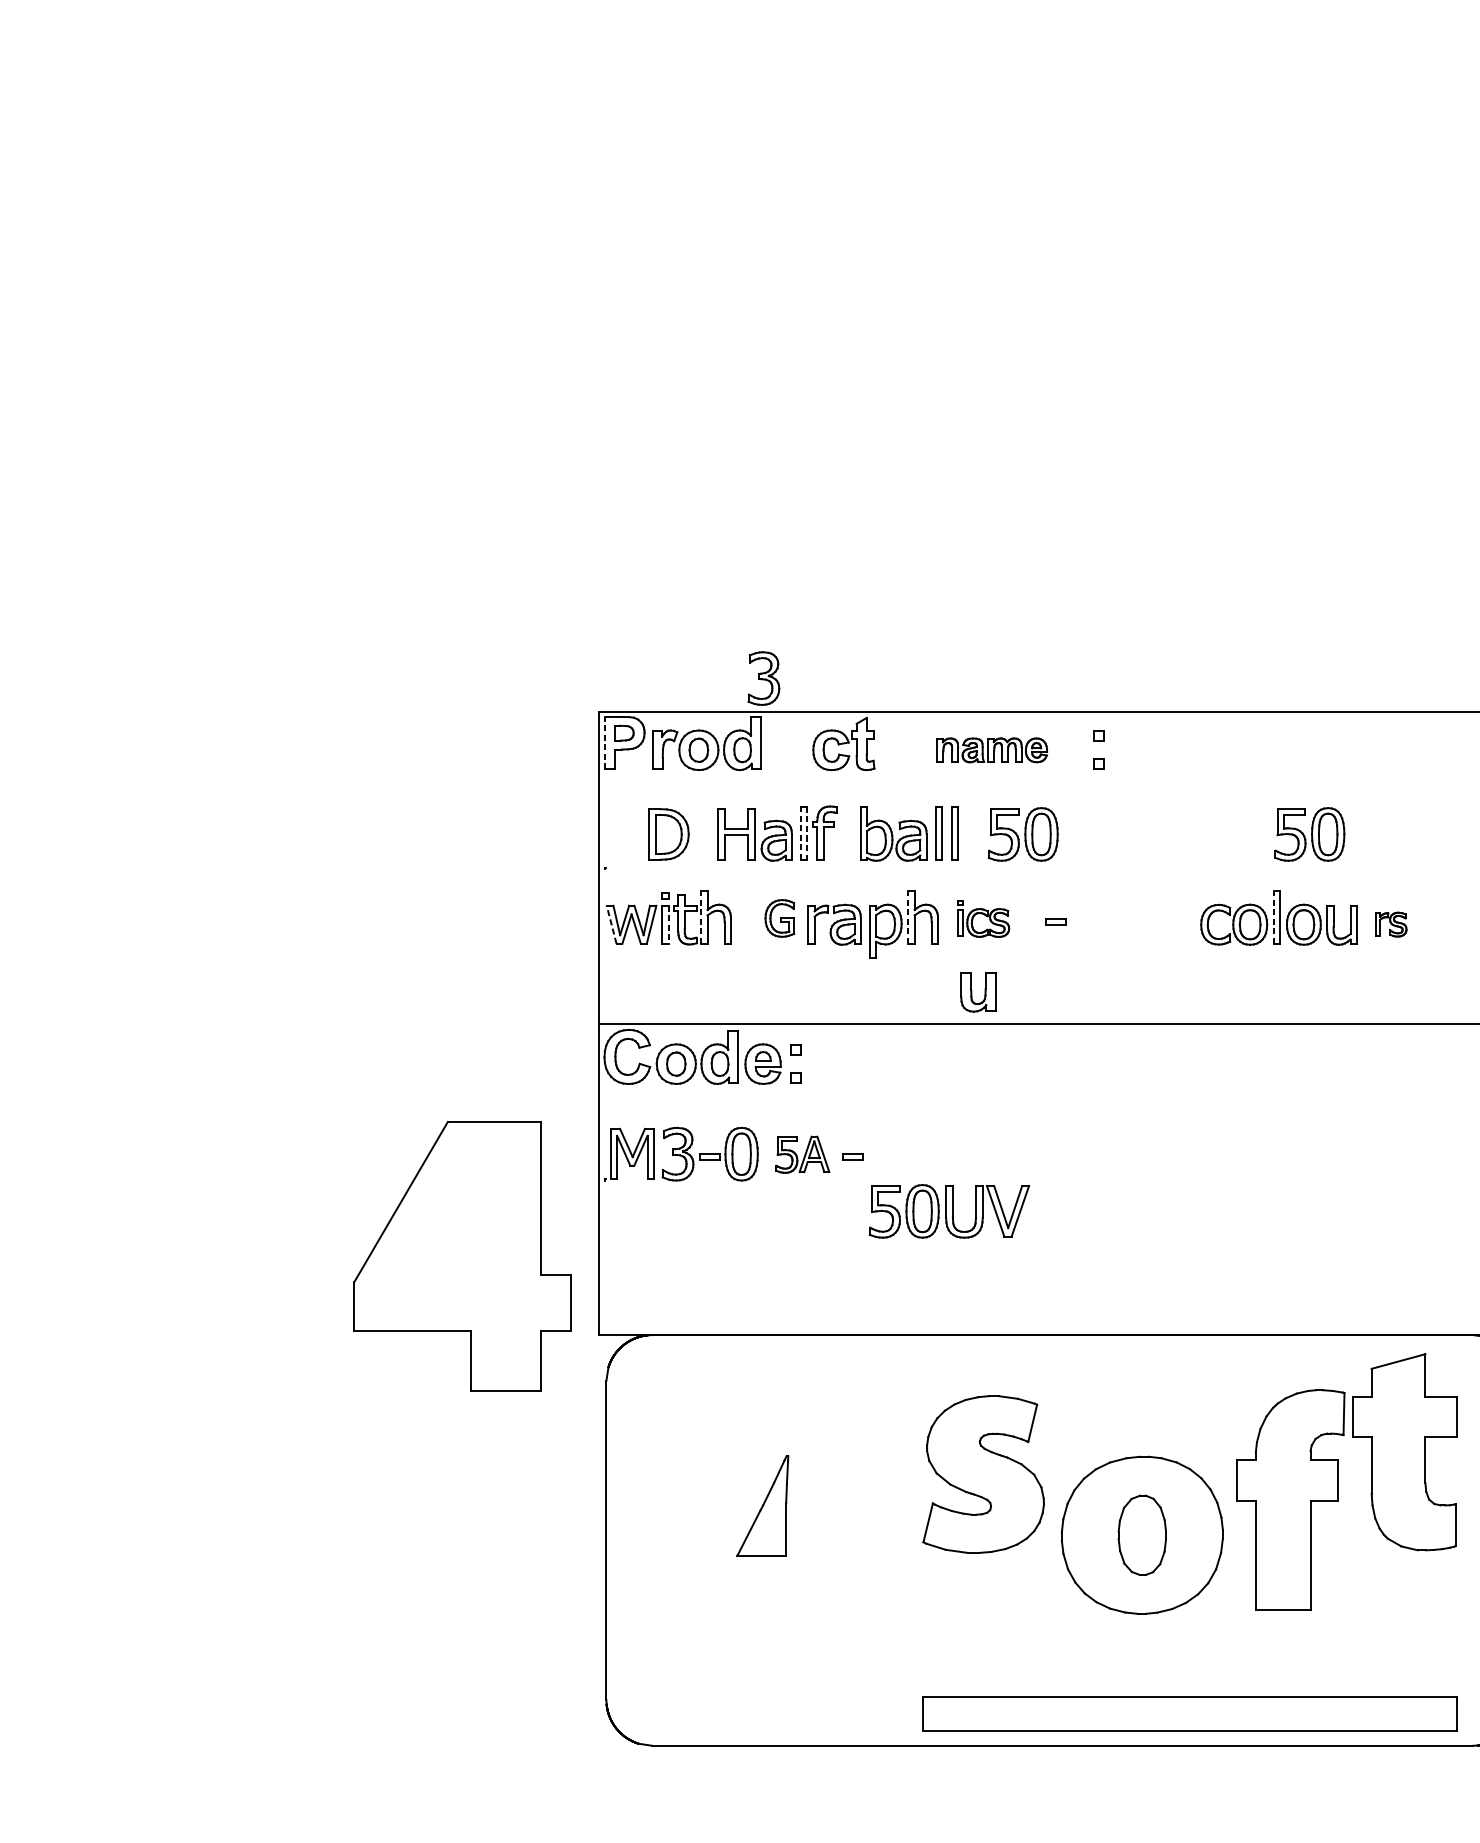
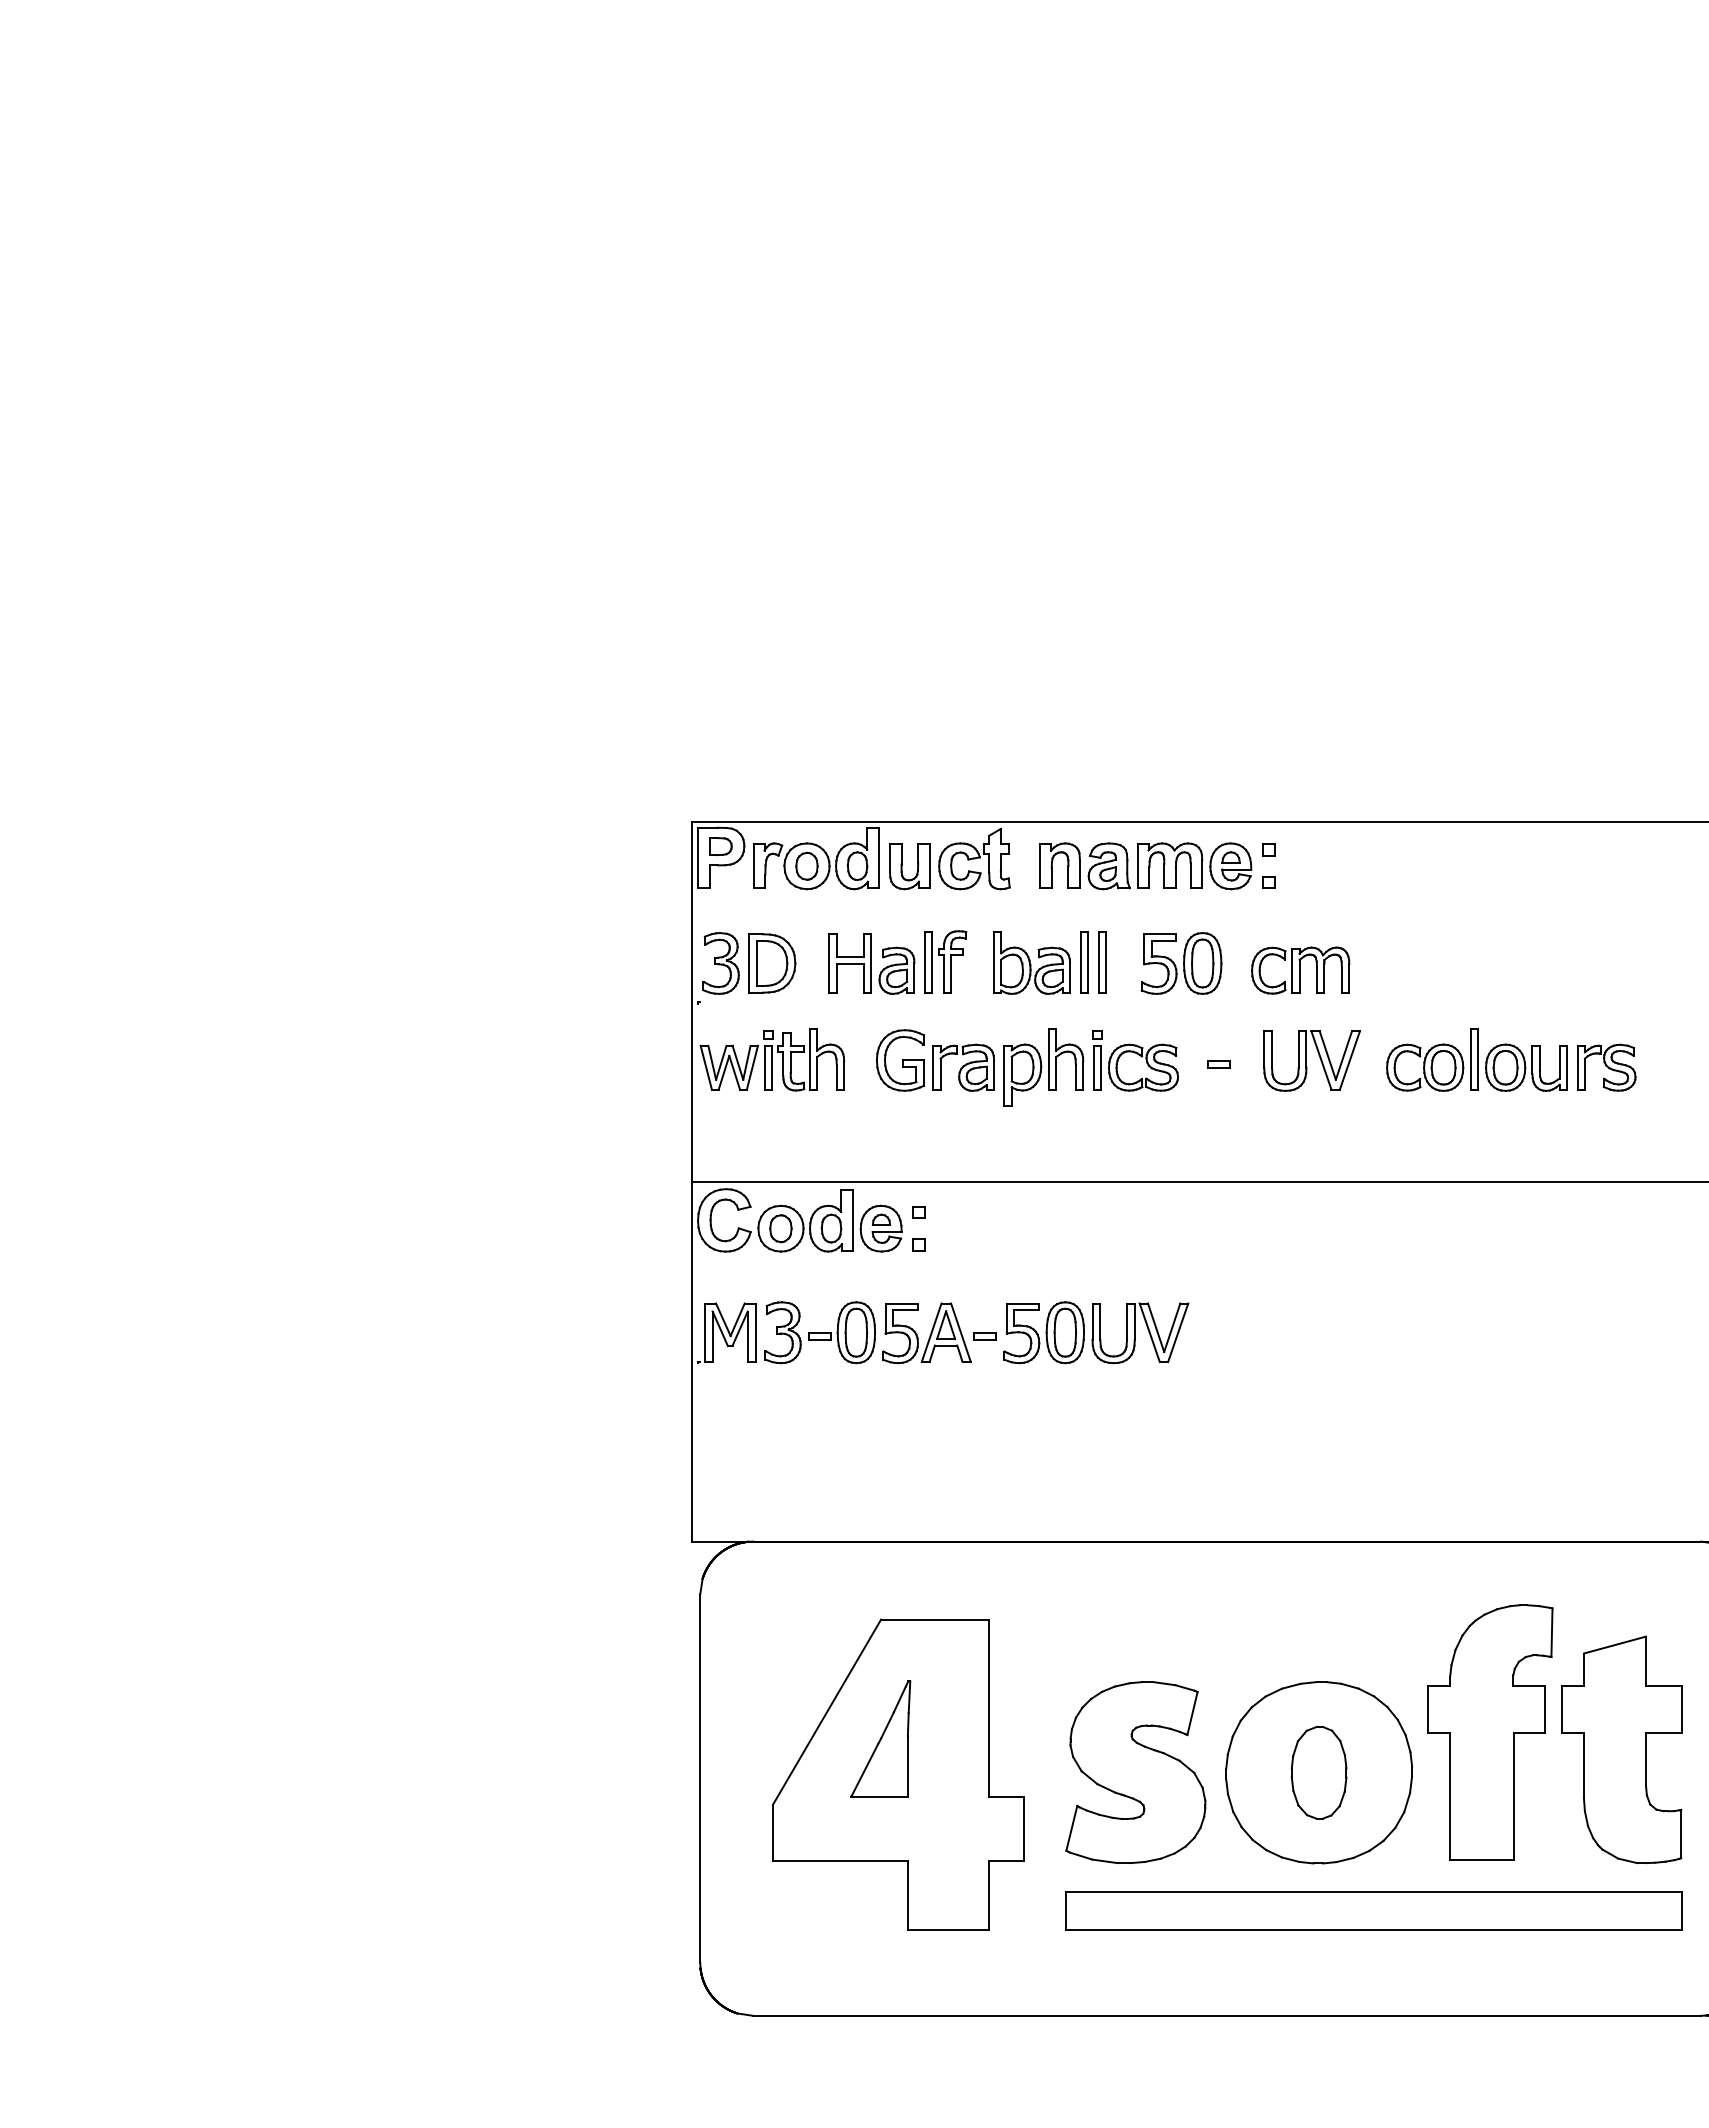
part: (763, 678) -> (720, 963), moved
line: (604, 742) -> (698, 857), dashed -> solid
part: (992, 750) -> (1145, 866), size x1.67
line: (800, 833) -> (924, 962), dashed -> solid
line: (807, 833) -> (932, 962), dashed -> solid
part: (1309, 834) -> (1512, 963), removed
part: (1126, 840) -> (1300, 970), added
line: (701, 917) -> (809, 1059), dashed -> solid
line: (908, 917) -> (1048, 1059), dashed -> solid
line: (1273, 917) -> (1470, 1059), dashed -> solid
part: (779, 918) -> (900, 1060), size x1.43
part: (983, 918) -> (1135, 1060), size x1.43
part: (1135, 918) -> (1311, 1060), added
line: (611, 924) -> (706, 1067), dashed -> solid
line: (668, 924) -> (772, 1067), dashed -> solid
part: (1391, 924) -> (1606, 1067), size x1.67
part: (972, 992) -> (902, 866), moved
part: (802, 1154) -> (926, 1333), size x1.43
part: (949, 1211) -> (1096, 1332), moved
part: (462, 1256) -> (898, 1774), moved
part: (1404, 1451) -> (1621, 1749), moved
part: (983, 1474) -> (1135, 1772), moved
part: (1189, 1713) -> (1373, 1910), moved

